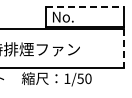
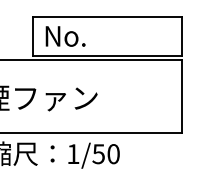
line: (85, 7) -> (108, 17), dashed -> solid
line: (124, 49) -> (182, 98), dashed -> solid

